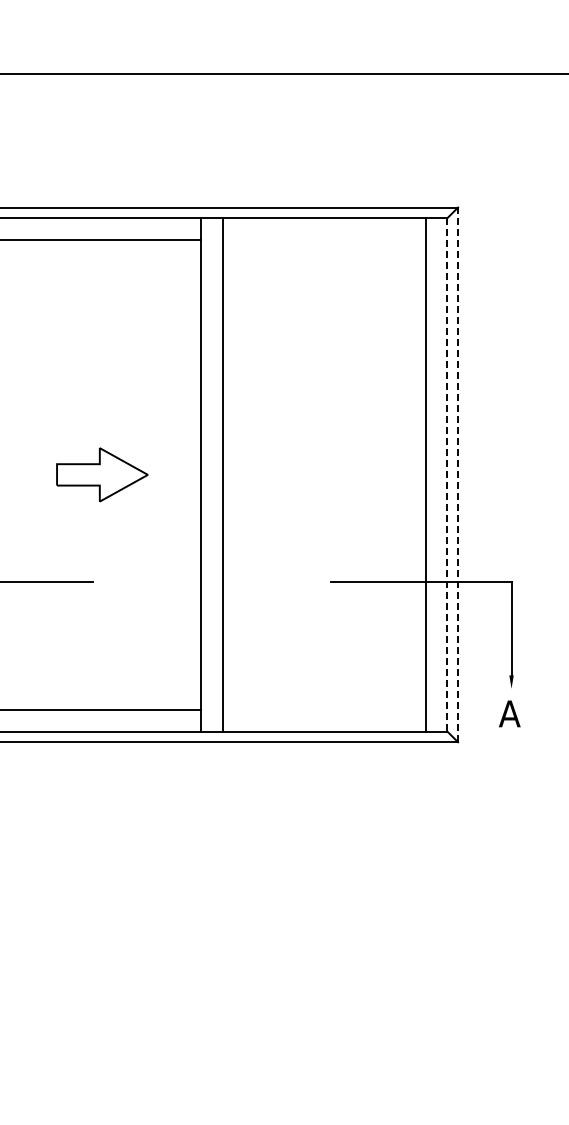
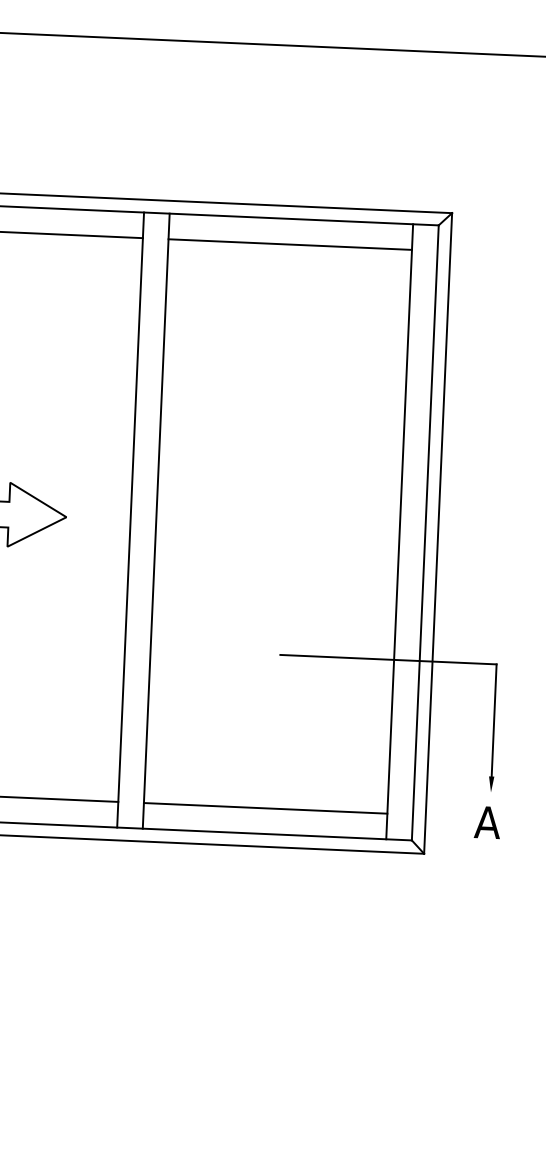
line: (323, 239) -> (289, 244), added
line: (447, 474) -> (425, 532), dashed -> solid
line: (458, 474) -> (438, 533), dashed -> solid
line: (323, 710) -> (264, 808), added

